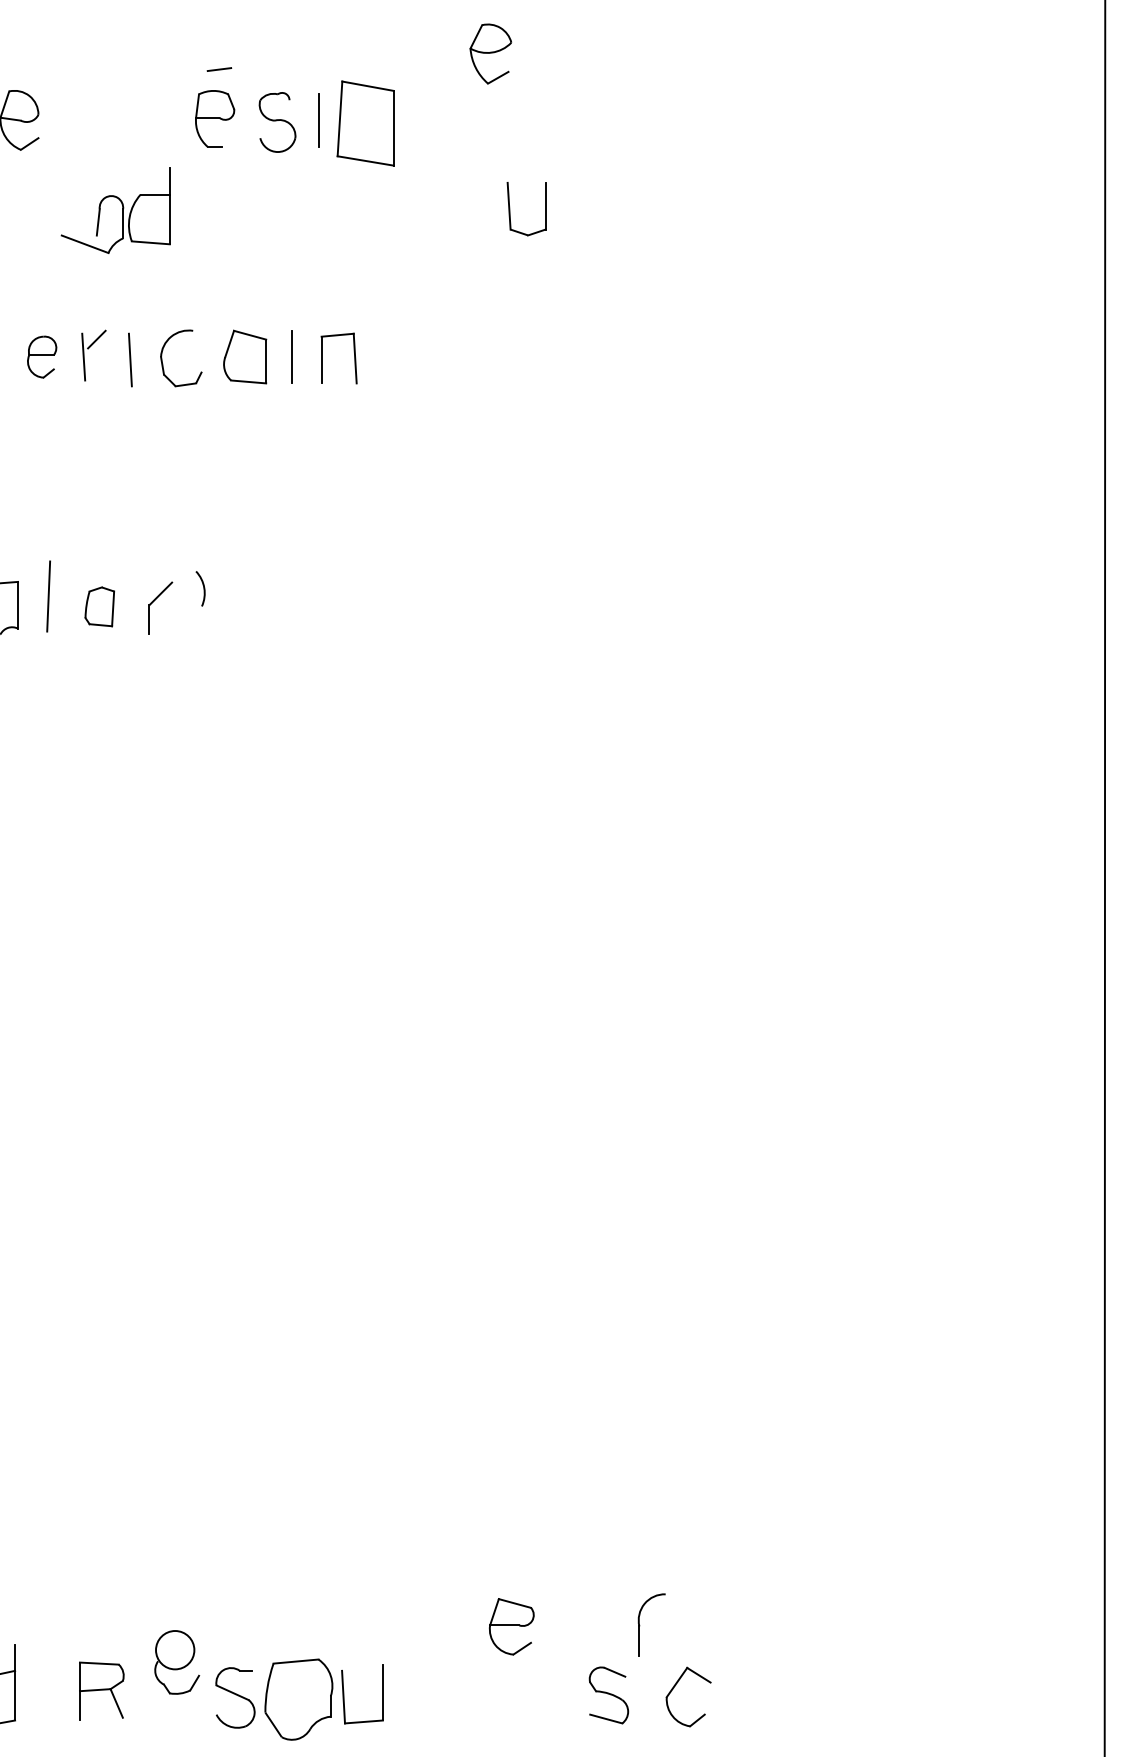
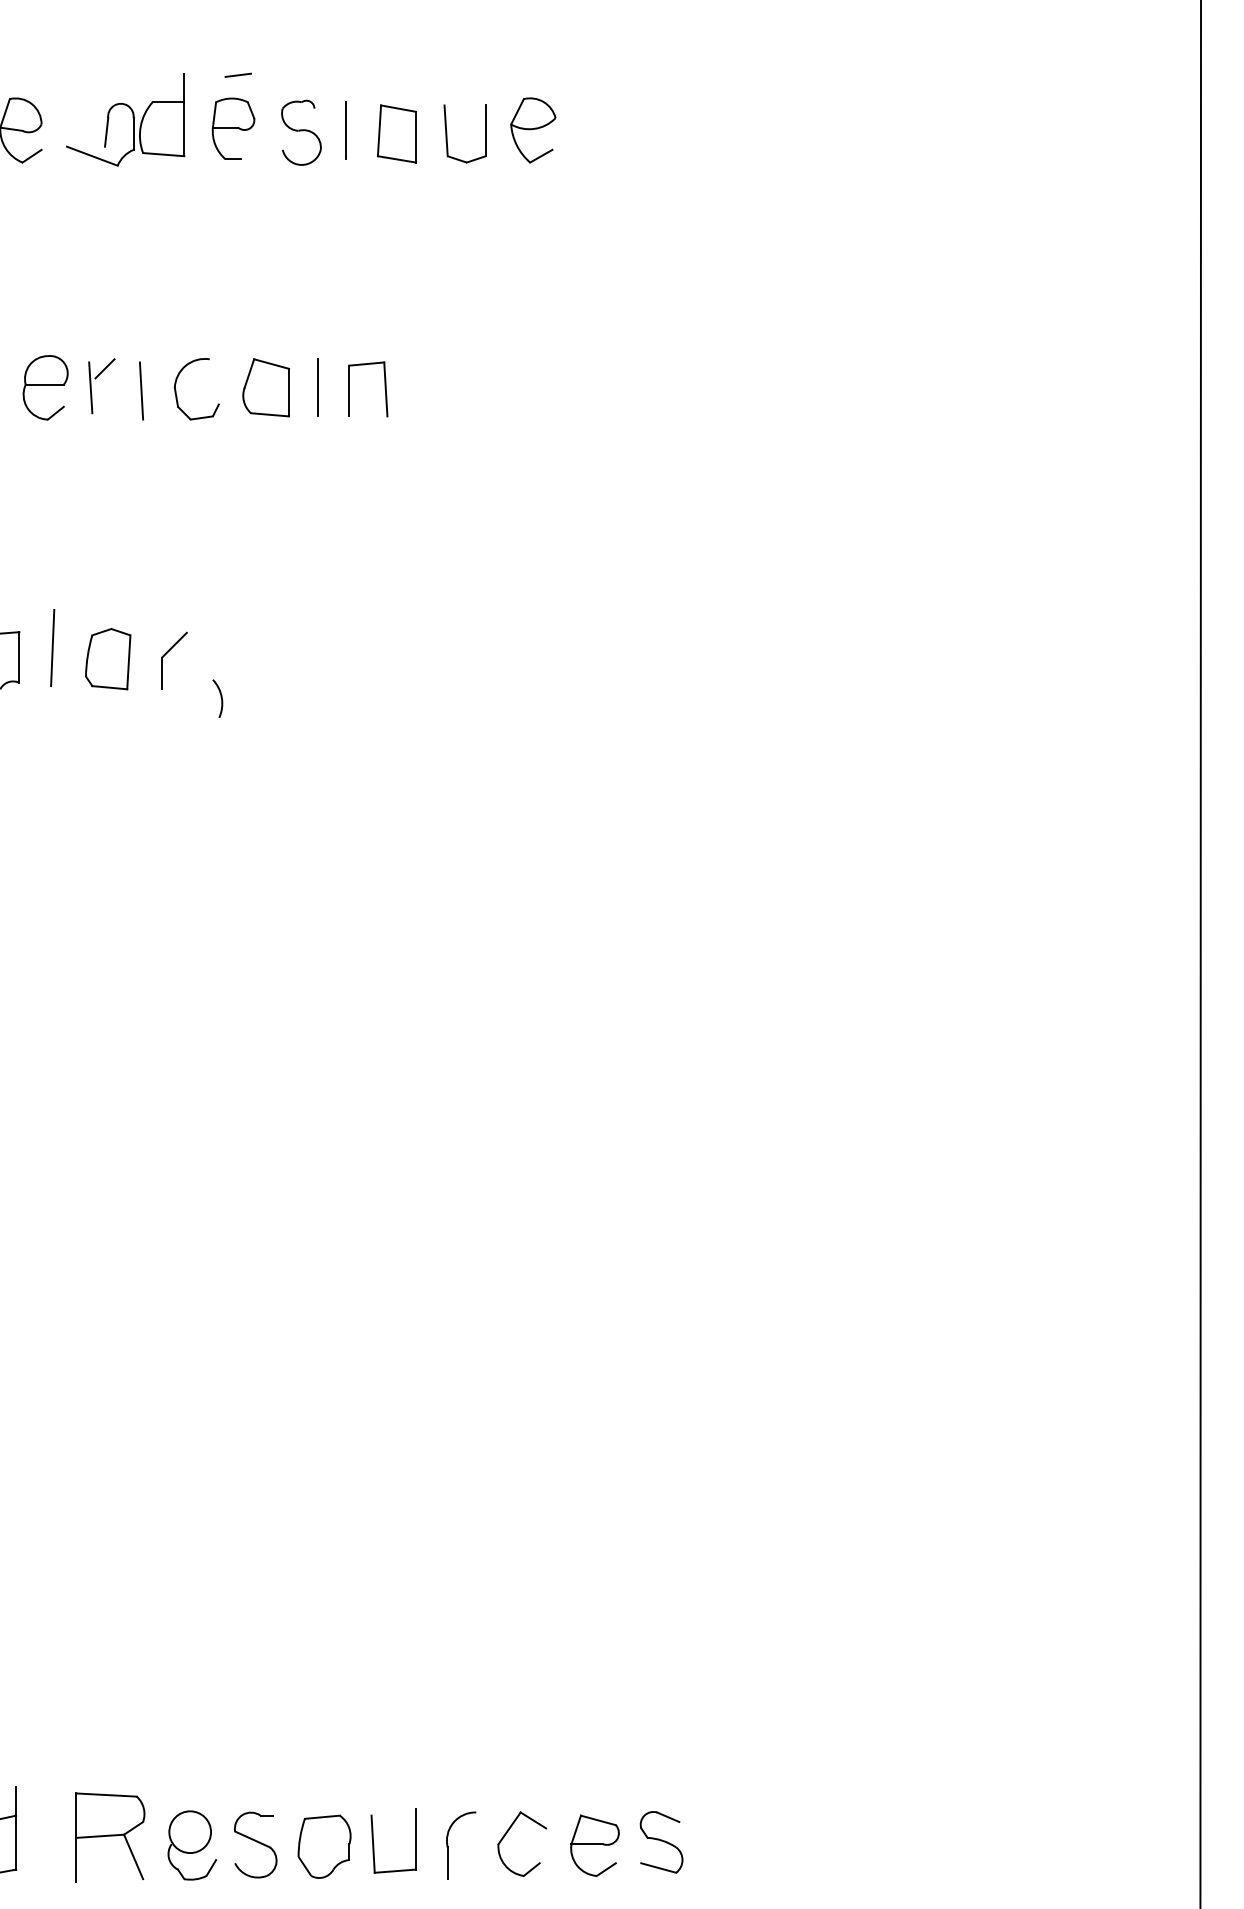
part: (491, 54) -> (533, 130), moved
part: (365, 123) -> (396, 133), size x0.62
part: (122, 208) -> (132, 117), moved
part: (510, 208) -> (447, 133), moved
part: (42, 356) -> (45, 387), size x1.43
arc: (203, 587) -> (220, 697), moved
part: (100, 607) -> (108, 659), size x1.43
part: (640, 1624) -> (448, 1845), moved
part: (511, 1626) -> (594, 1845), moved
part: (177, 1662) -> (192, 1845), moved
part: (675, 1687) -> (507, 1833), moved
part: (101, 1690) -> (110, 1837), size x1.43
part: (298, 1699) -> (324, 1846), size x0.71

